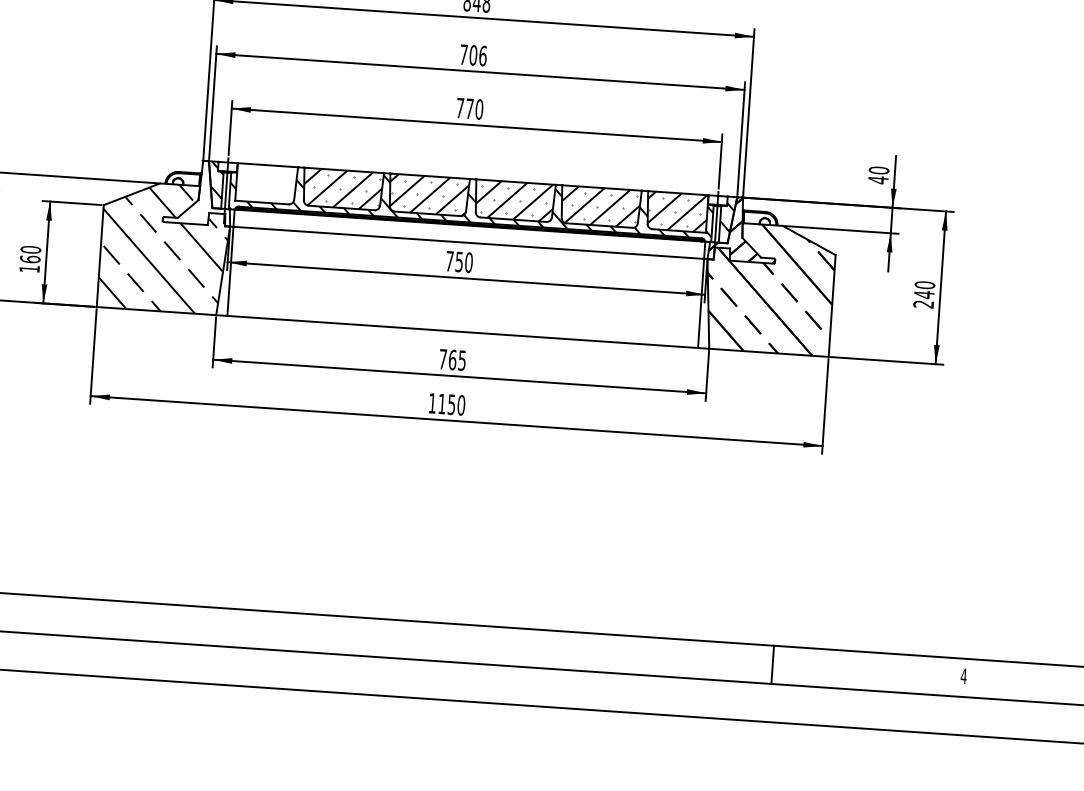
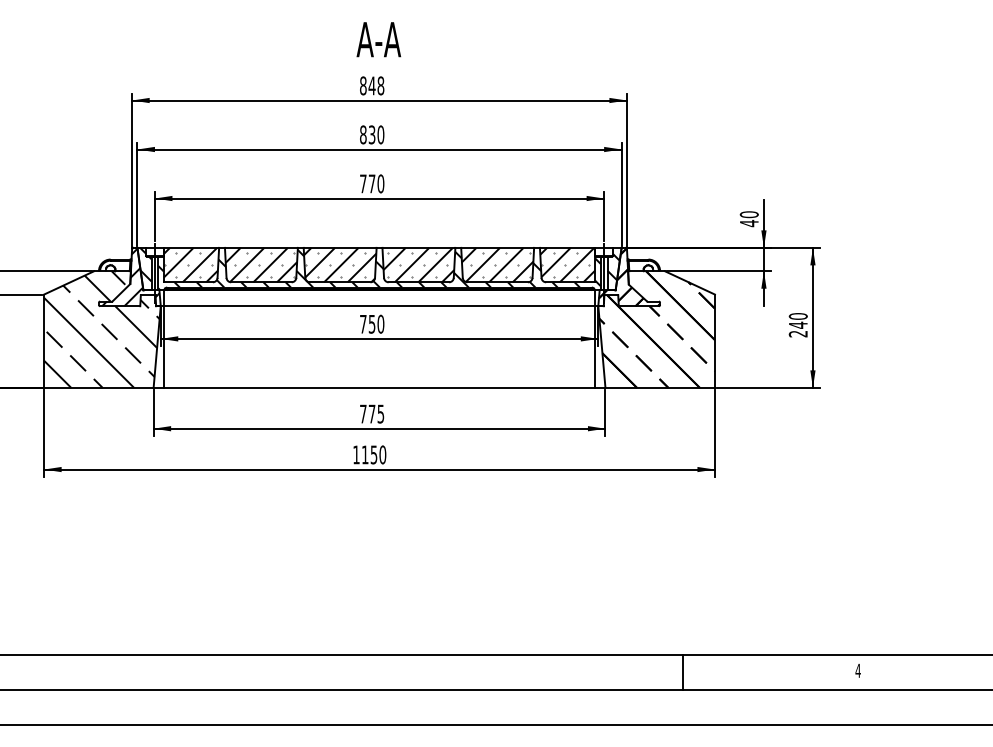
text: (473, 54) -> (372, 134), 706 -> 830
hatch: (265, 183) -> (190, 264), added
hatch: (199, 193) -> (130, 277), added
text: (452, 359) -> (371, 413), 765 -> 775

